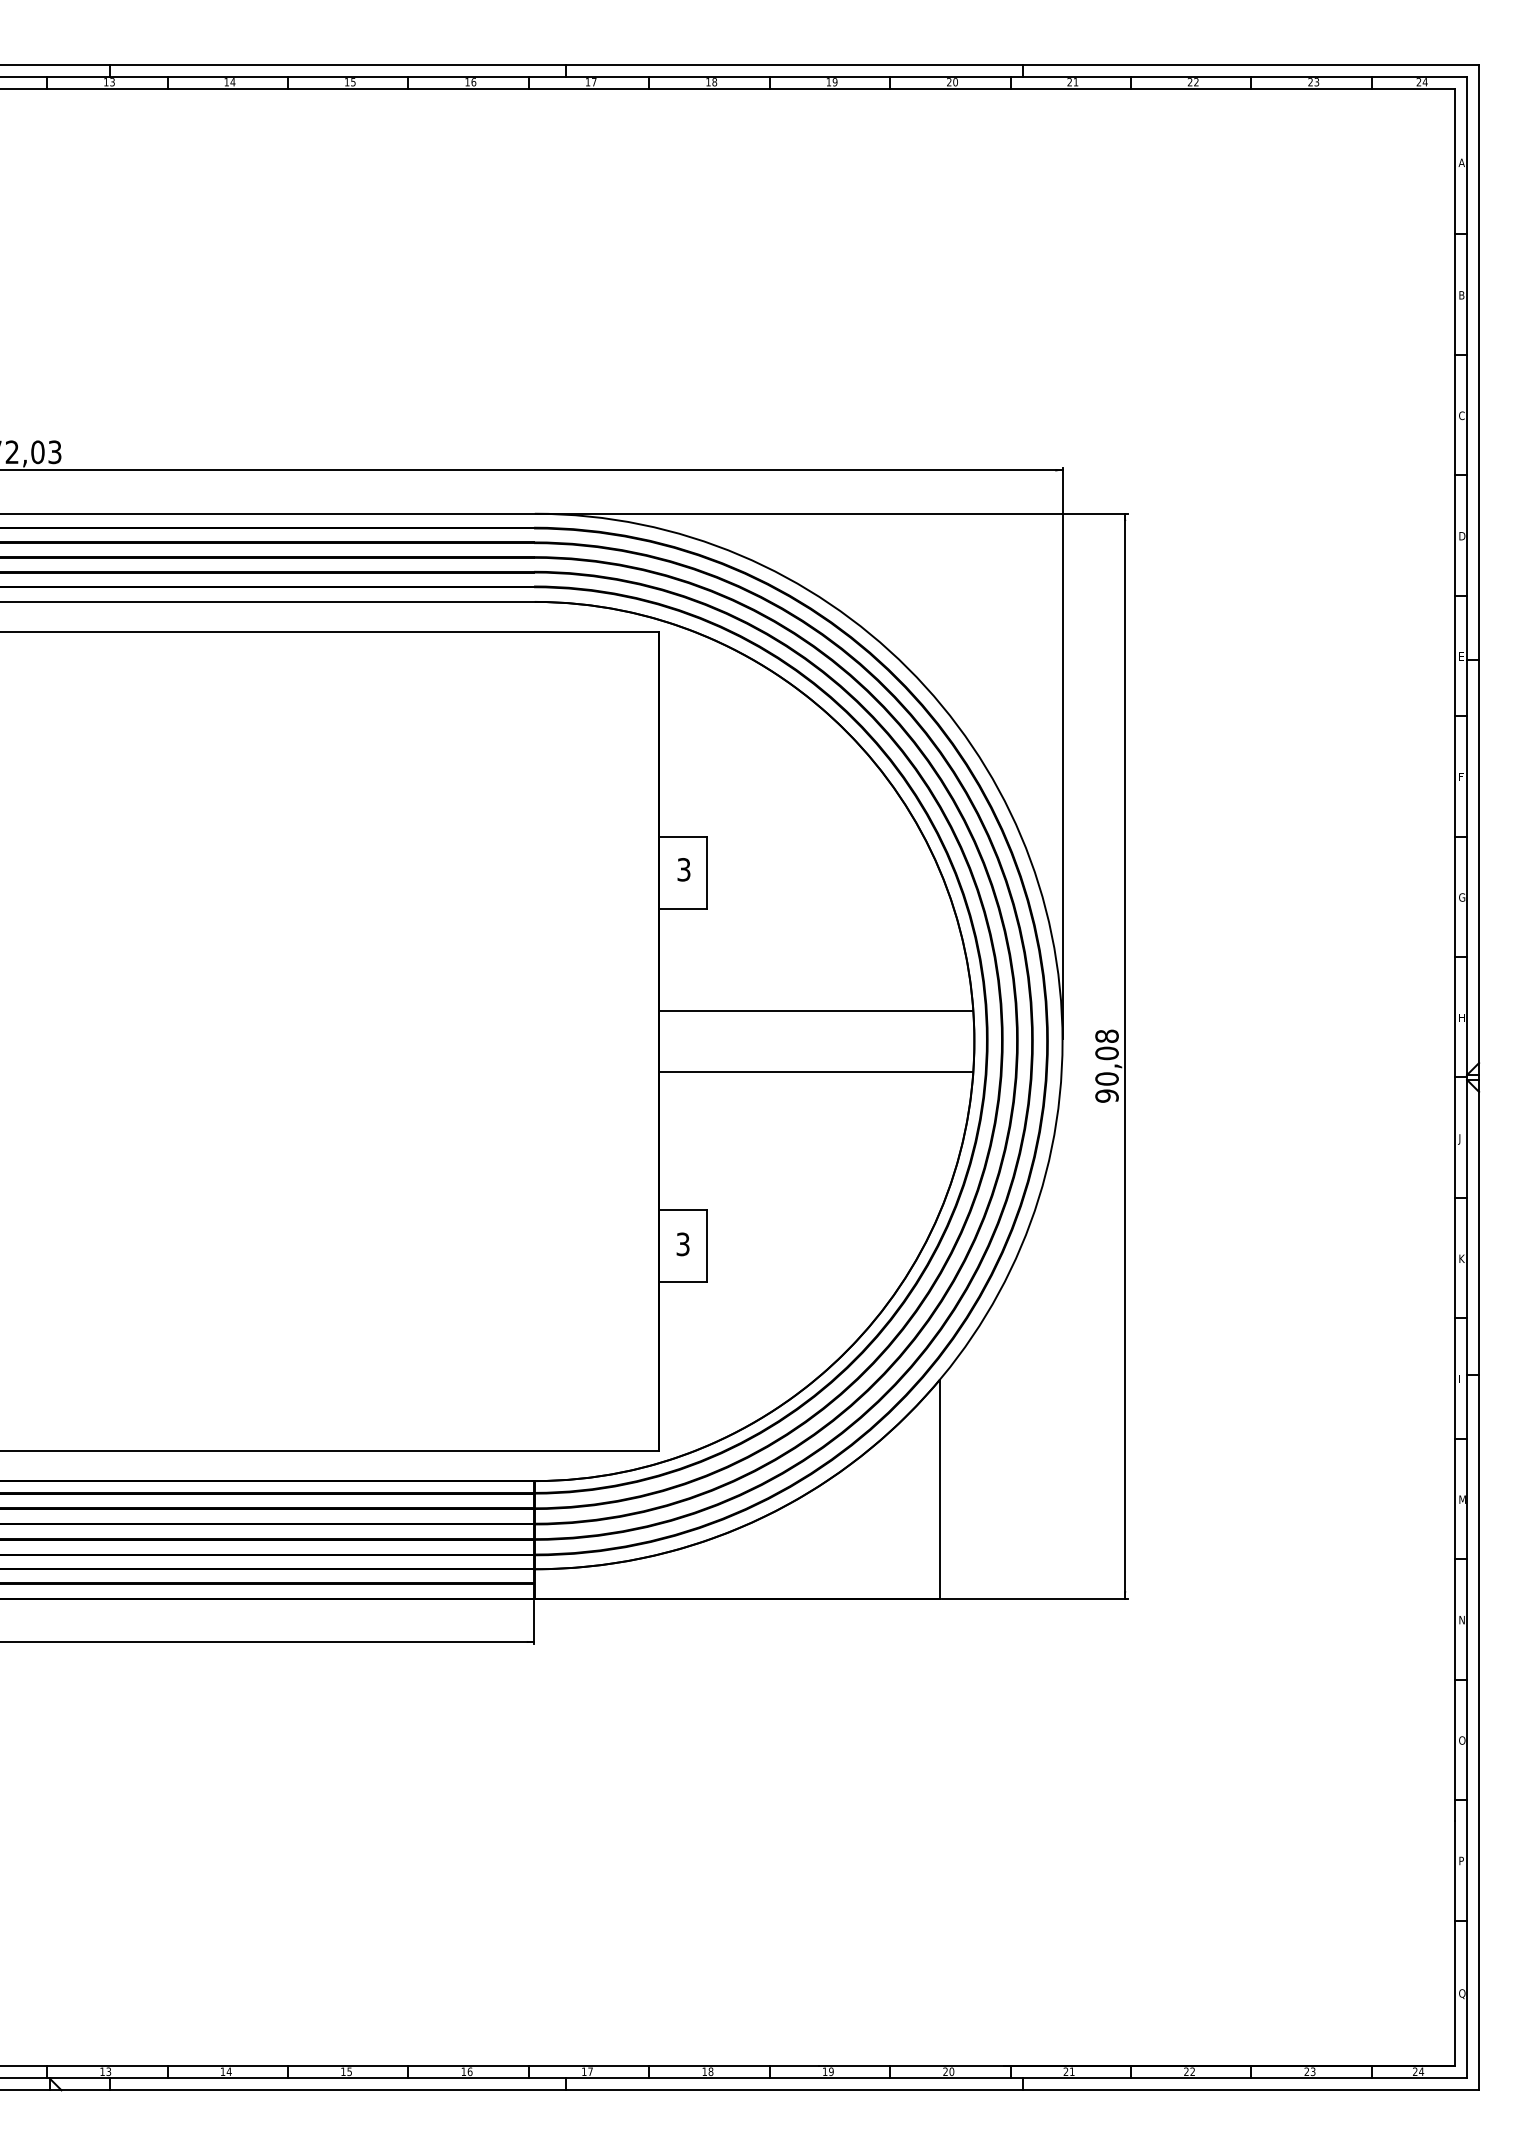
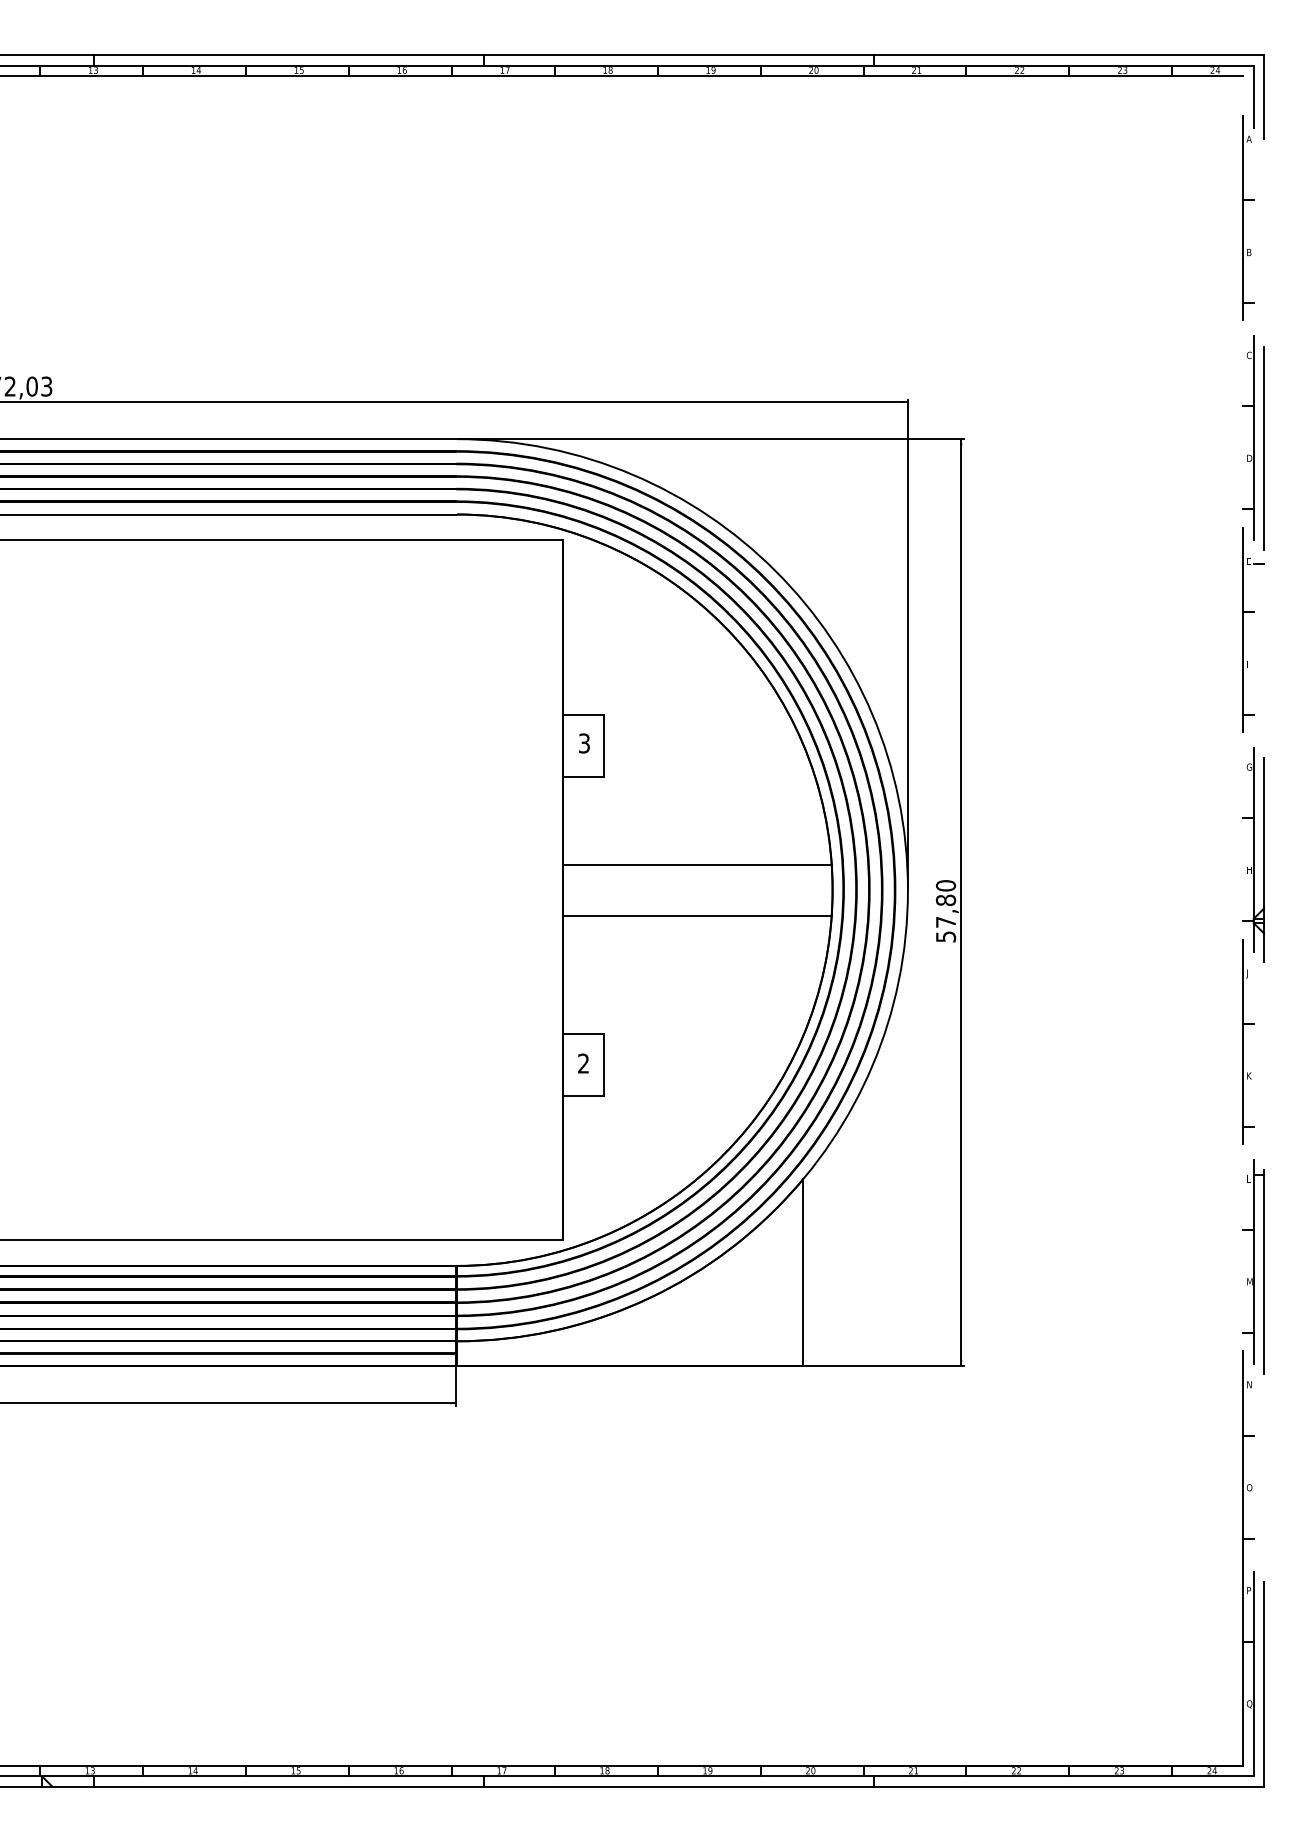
line: (1454, 954) -> (1242, 815), solid -> dashed
text: (1106, 1065) -> (945, 910), 90,08 -> 57,80
line: (1467, 1077) -> (1254, 921), solid -> dashed
line: (1479, 1077) -> (1264, 921), solid -> dashed
text: (682, 1244) -> (583, 1063), 3 -> 2

